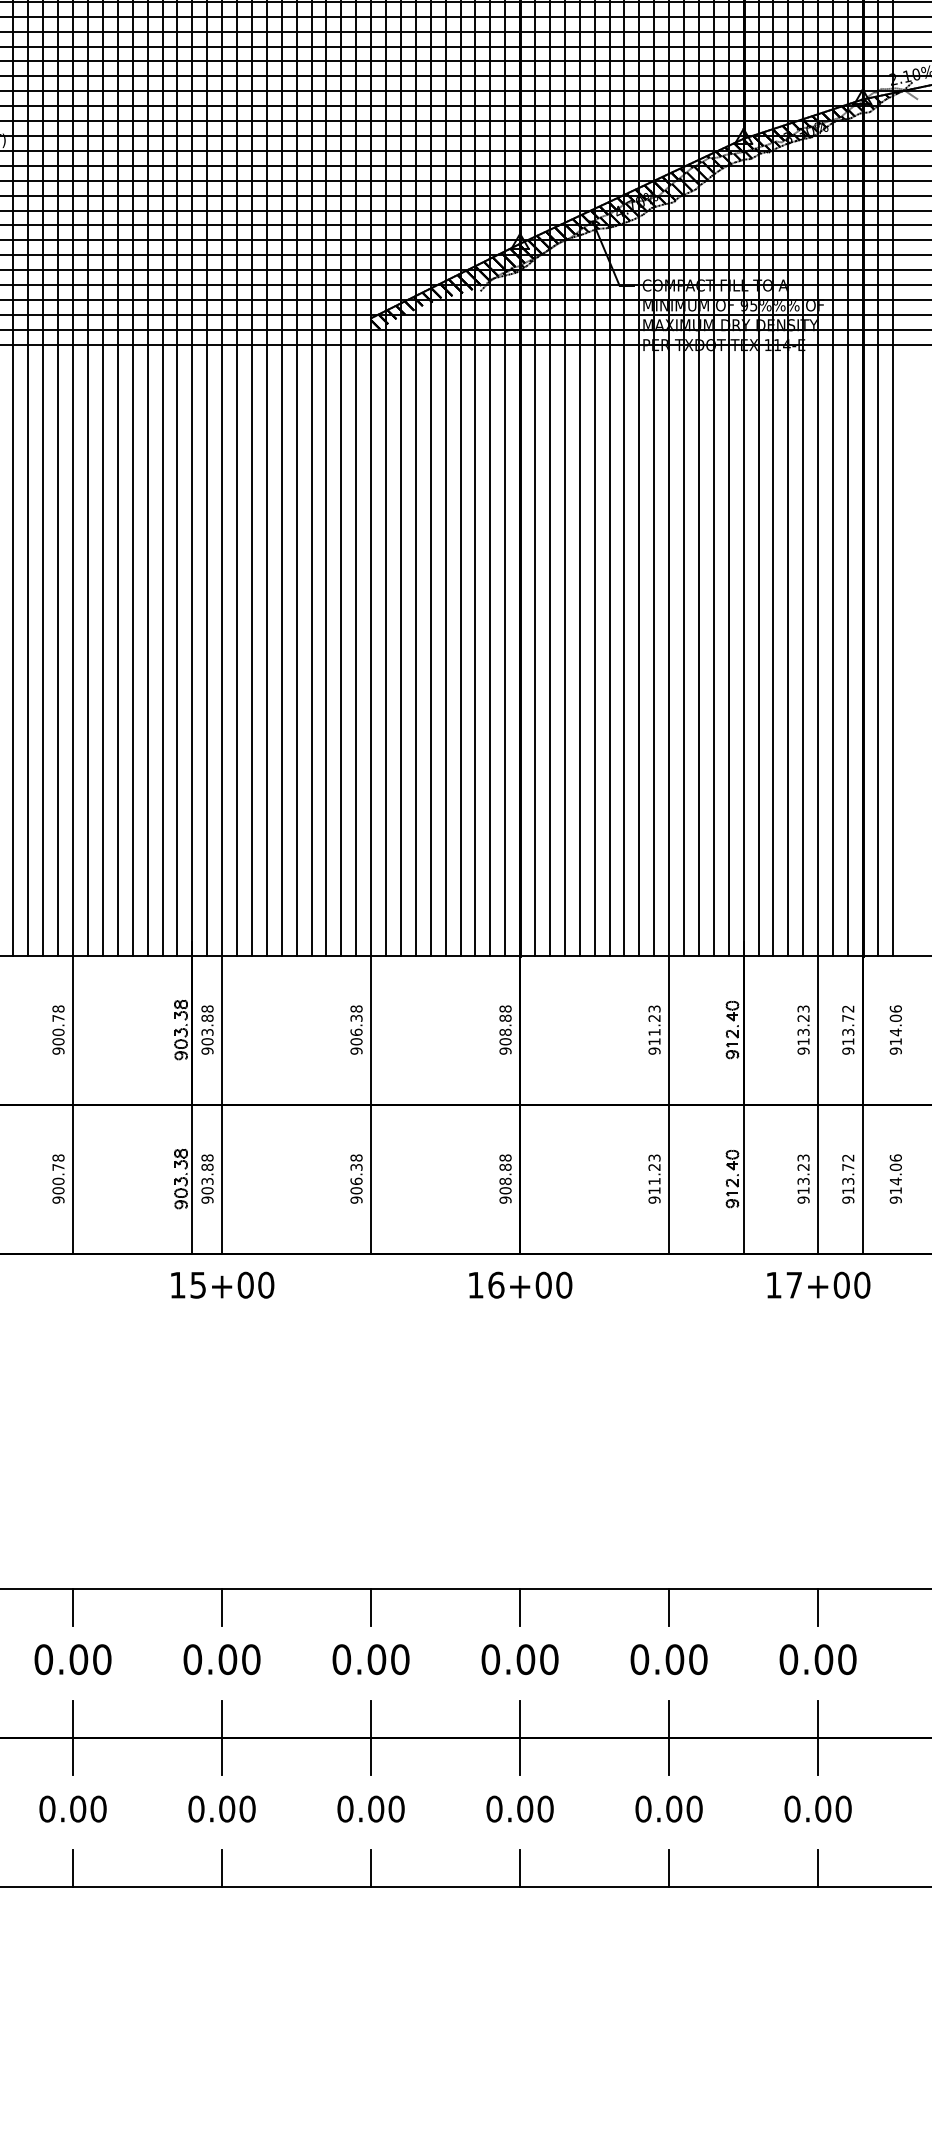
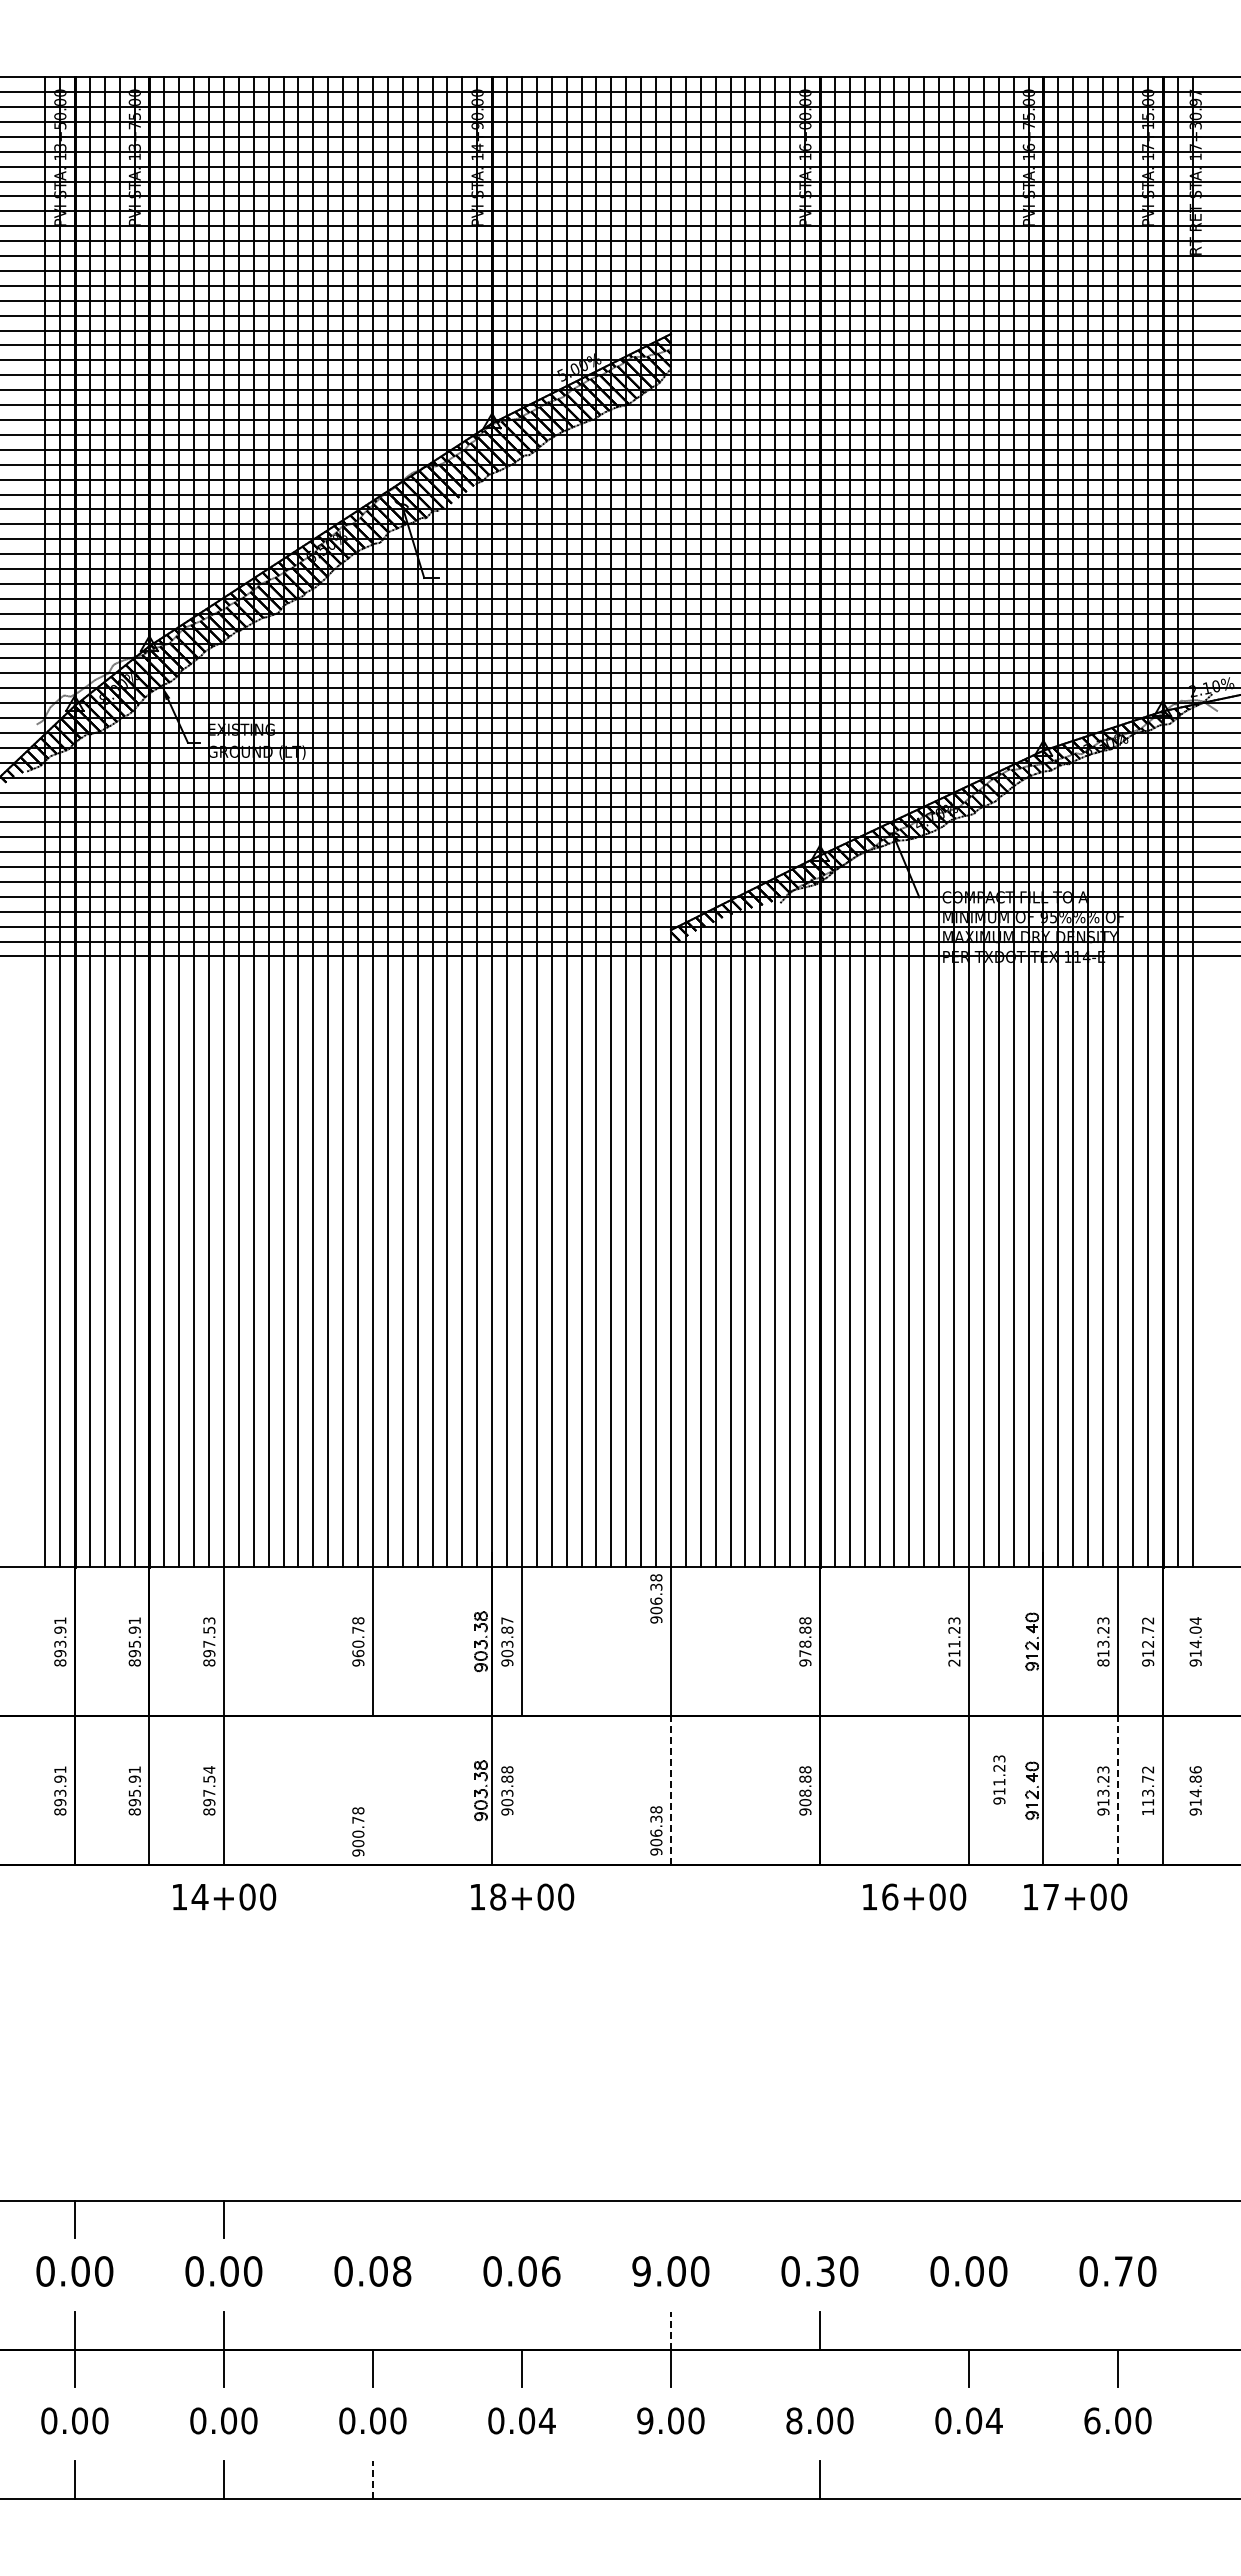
text: (207, 1008) -> (507, 1620), 903.88 -> 903.87
text: (895, 1008) -> (1195, 1620), 914.06 -> 914.04
text: (356, 1029) -> (656, 1598), moved
text: (848, 1031) -> (1148, 1643), 913.72 -> 912.72
text: (58, 1041) -> (358, 1653), 900.78 -> 960.78
text: (505, 1041) -> (805, 1653), 908.88 -> 978.88
text: (654, 1050) -> (954, 1662), 911.23 -> 211.23
text: (803, 1050) -> (1103, 1662), 913.23 -> 813.23
text: (895, 1166) -> (1195, 1778), 914.06 -> 914.86
text: (58, 1178) -> (358, 1831), moved
line: (72, 1178) -> (372, 1790), removed
line: (221, 1178) -> (521, 1790), removed
text: (356, 1178) -> (656, 1830), moved
line: (370, 1178) -> (670, 1790), solid -> dashed
text: (654, 1178) -> (999, 1779), moved
line: (817, 1178) -> (1117, 1790), solid -> dashed
text: (848, 1199) -> (1148, 1811), 913.72 -> 113.72
text: (198, 1284) -> (498, 1896), 15+00 -> 18+00
text: (520, 1284) -> (914, 1896), moved
text: (818, 1284) -> (1075, 1896), moved
line: (72, 1606) -> (372, 2218), removed
line: (221, 1606) -> (521, 2218), removed
line: (370, 1606) -> (670, 2218), removed
line: (519, 1606) -> (819, 2218), removed
line: (668, 1606) -> (968, 2218), removed
line: (817, 1606) -> (1117, 2218), removed
text: (102, 1659) -> (402, 2271), 0.00 -> 0.08
text: (251, 1659) -> (551, 2271), 0.00 -> 0.06
text: (341, 1659) -> (641, 2271), 0.00 -> 9.00
text: (525, 1659) -> (825, 2271), 0.00 -> 0.30
text: (823, 1659) -> (1123, 2271), 0.00 -> 0.70
line: (72, 1718) -> (372, 2330), removed
line: (221, 1718) -> (521, 2330), removed
line: (668, 1718) -> (968, 2330), removed
line: (817, 1718) -> (1117, 2330), removed
line: (370, 1719) -> (670, 2331), solid -> dashed
line: (519, 1755) -> (819, 2367), removed
text: (246, 1808) -> (546, 2420), 0.00 -> 0.04
text: (345, 1808) -> (645, 2420), 0.00 -> 9.00
text: (494, 1808) -> (794, 2420), 0.00 -> 8.00
text: (694, 1808) -> (994, 2420), 0.00 -> 0.04
text: (792, 1808) -> (1092, 2420), 0.00 -> 6.00
line: (221, 1867) -> (521, 2479), removed
line: (370, 1867) -> (670, 2479), removed
line: (668, 1867) -> (968, 2479), removed
line: (817, 1867) -> (1117, 2479), removed
line: (72, 1868) -> (372, 2480), solid -> dashed

